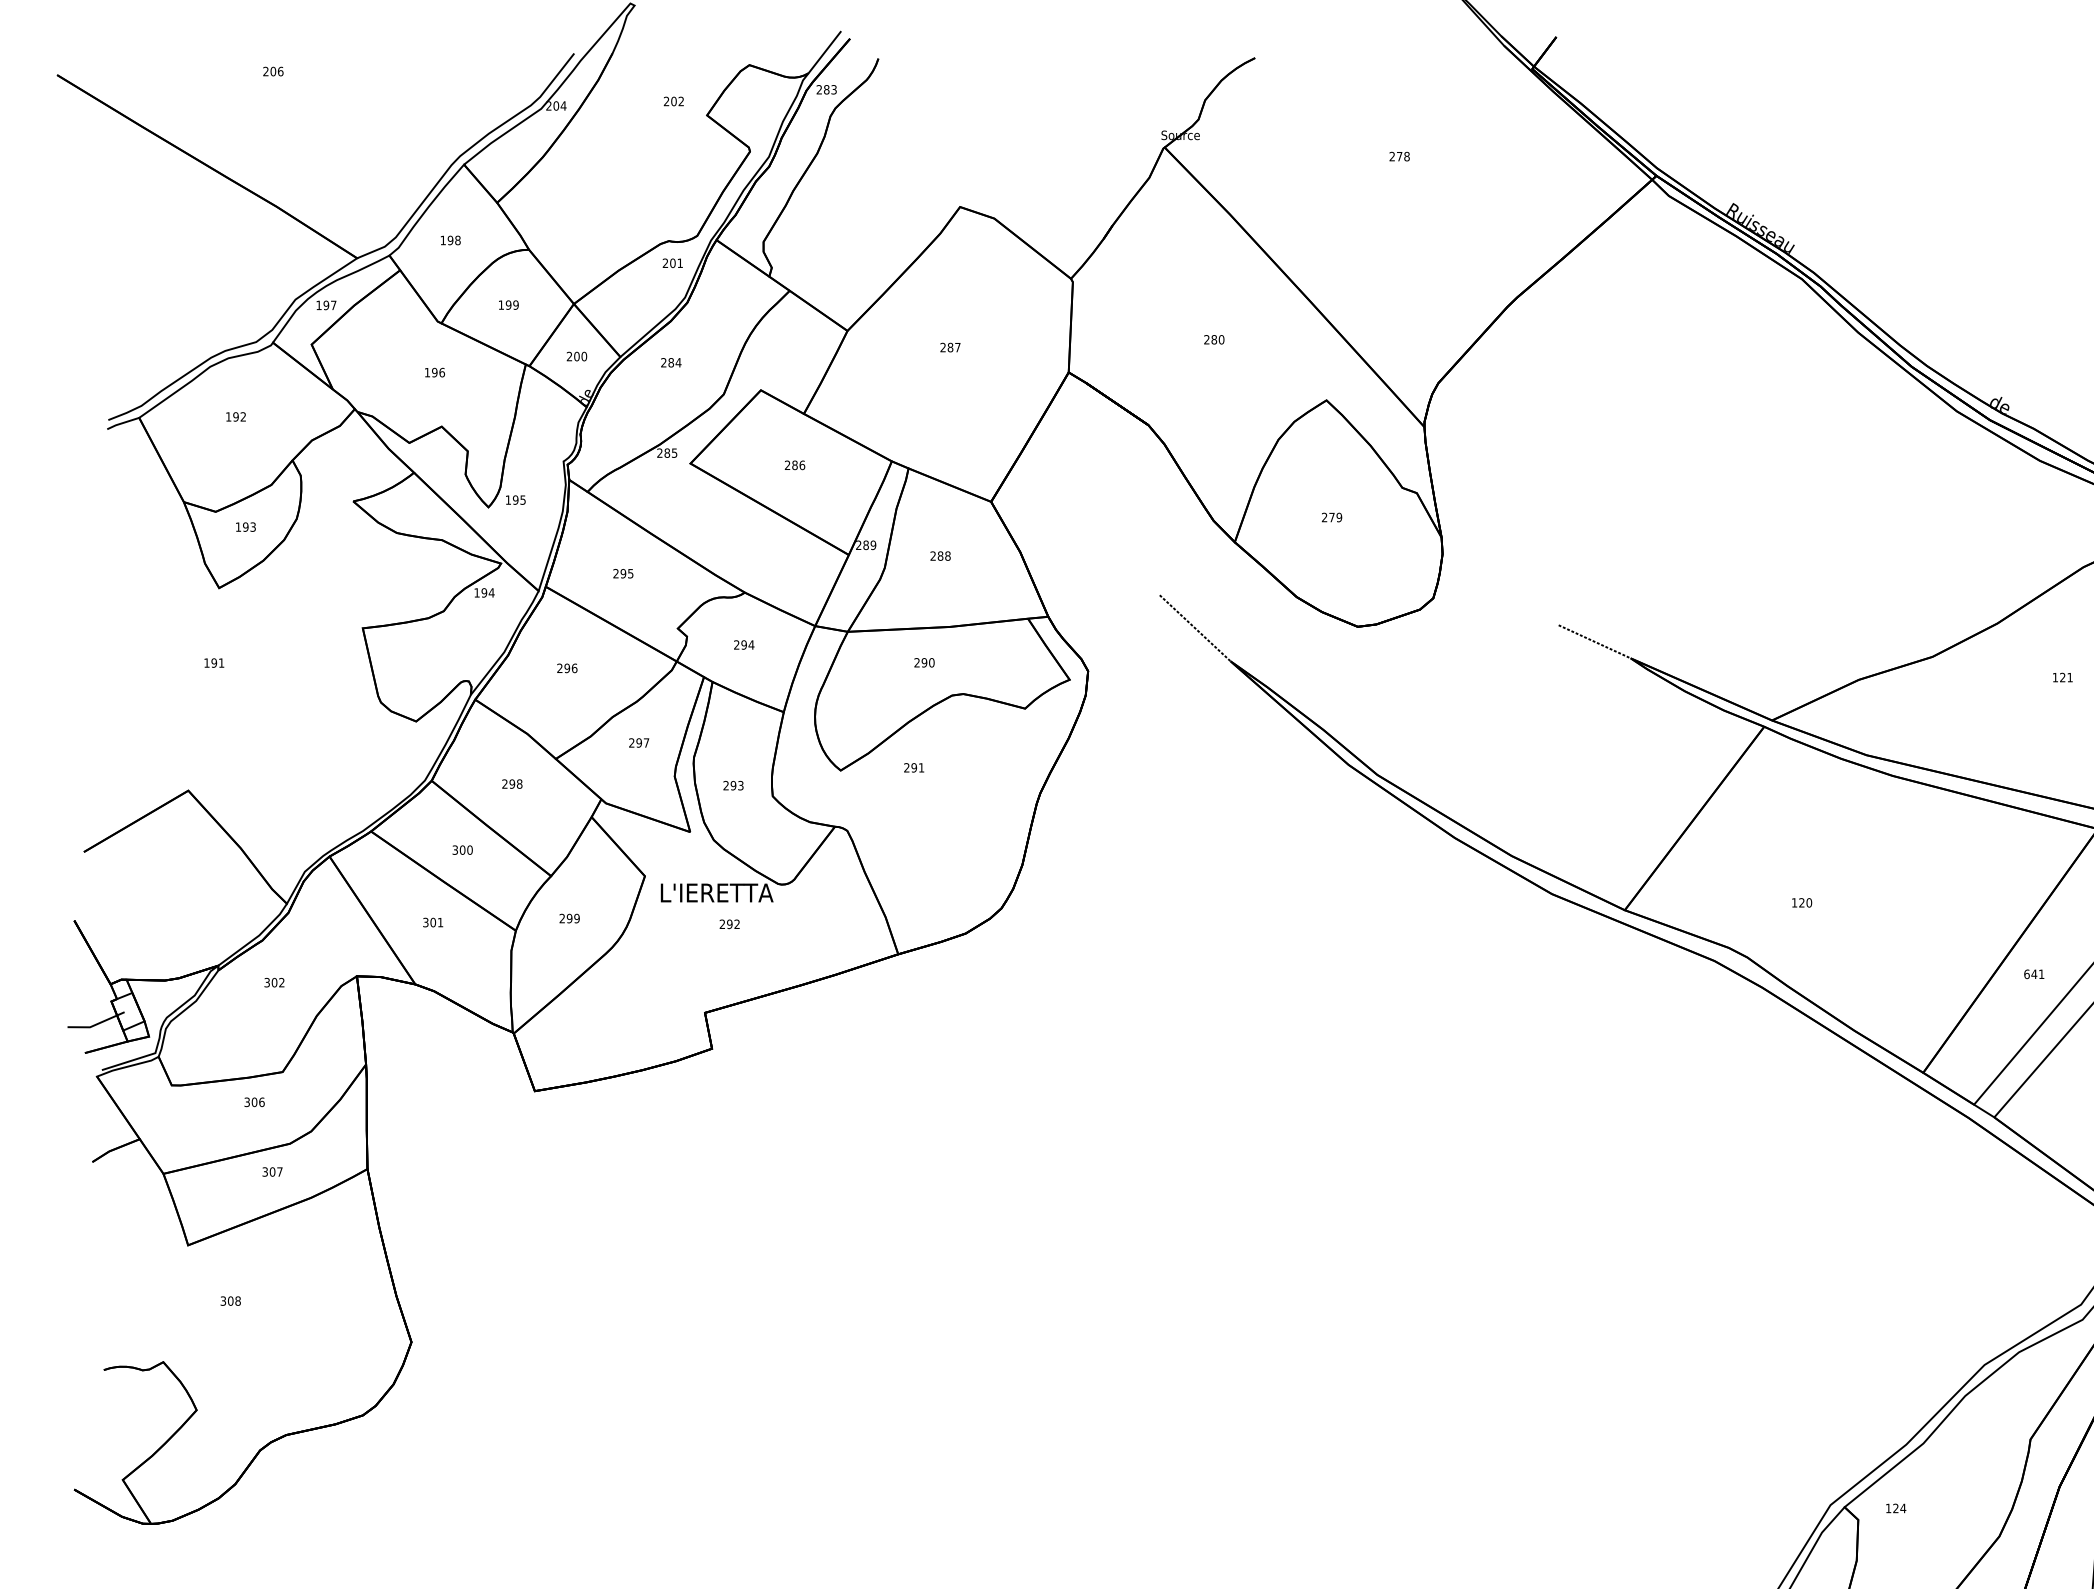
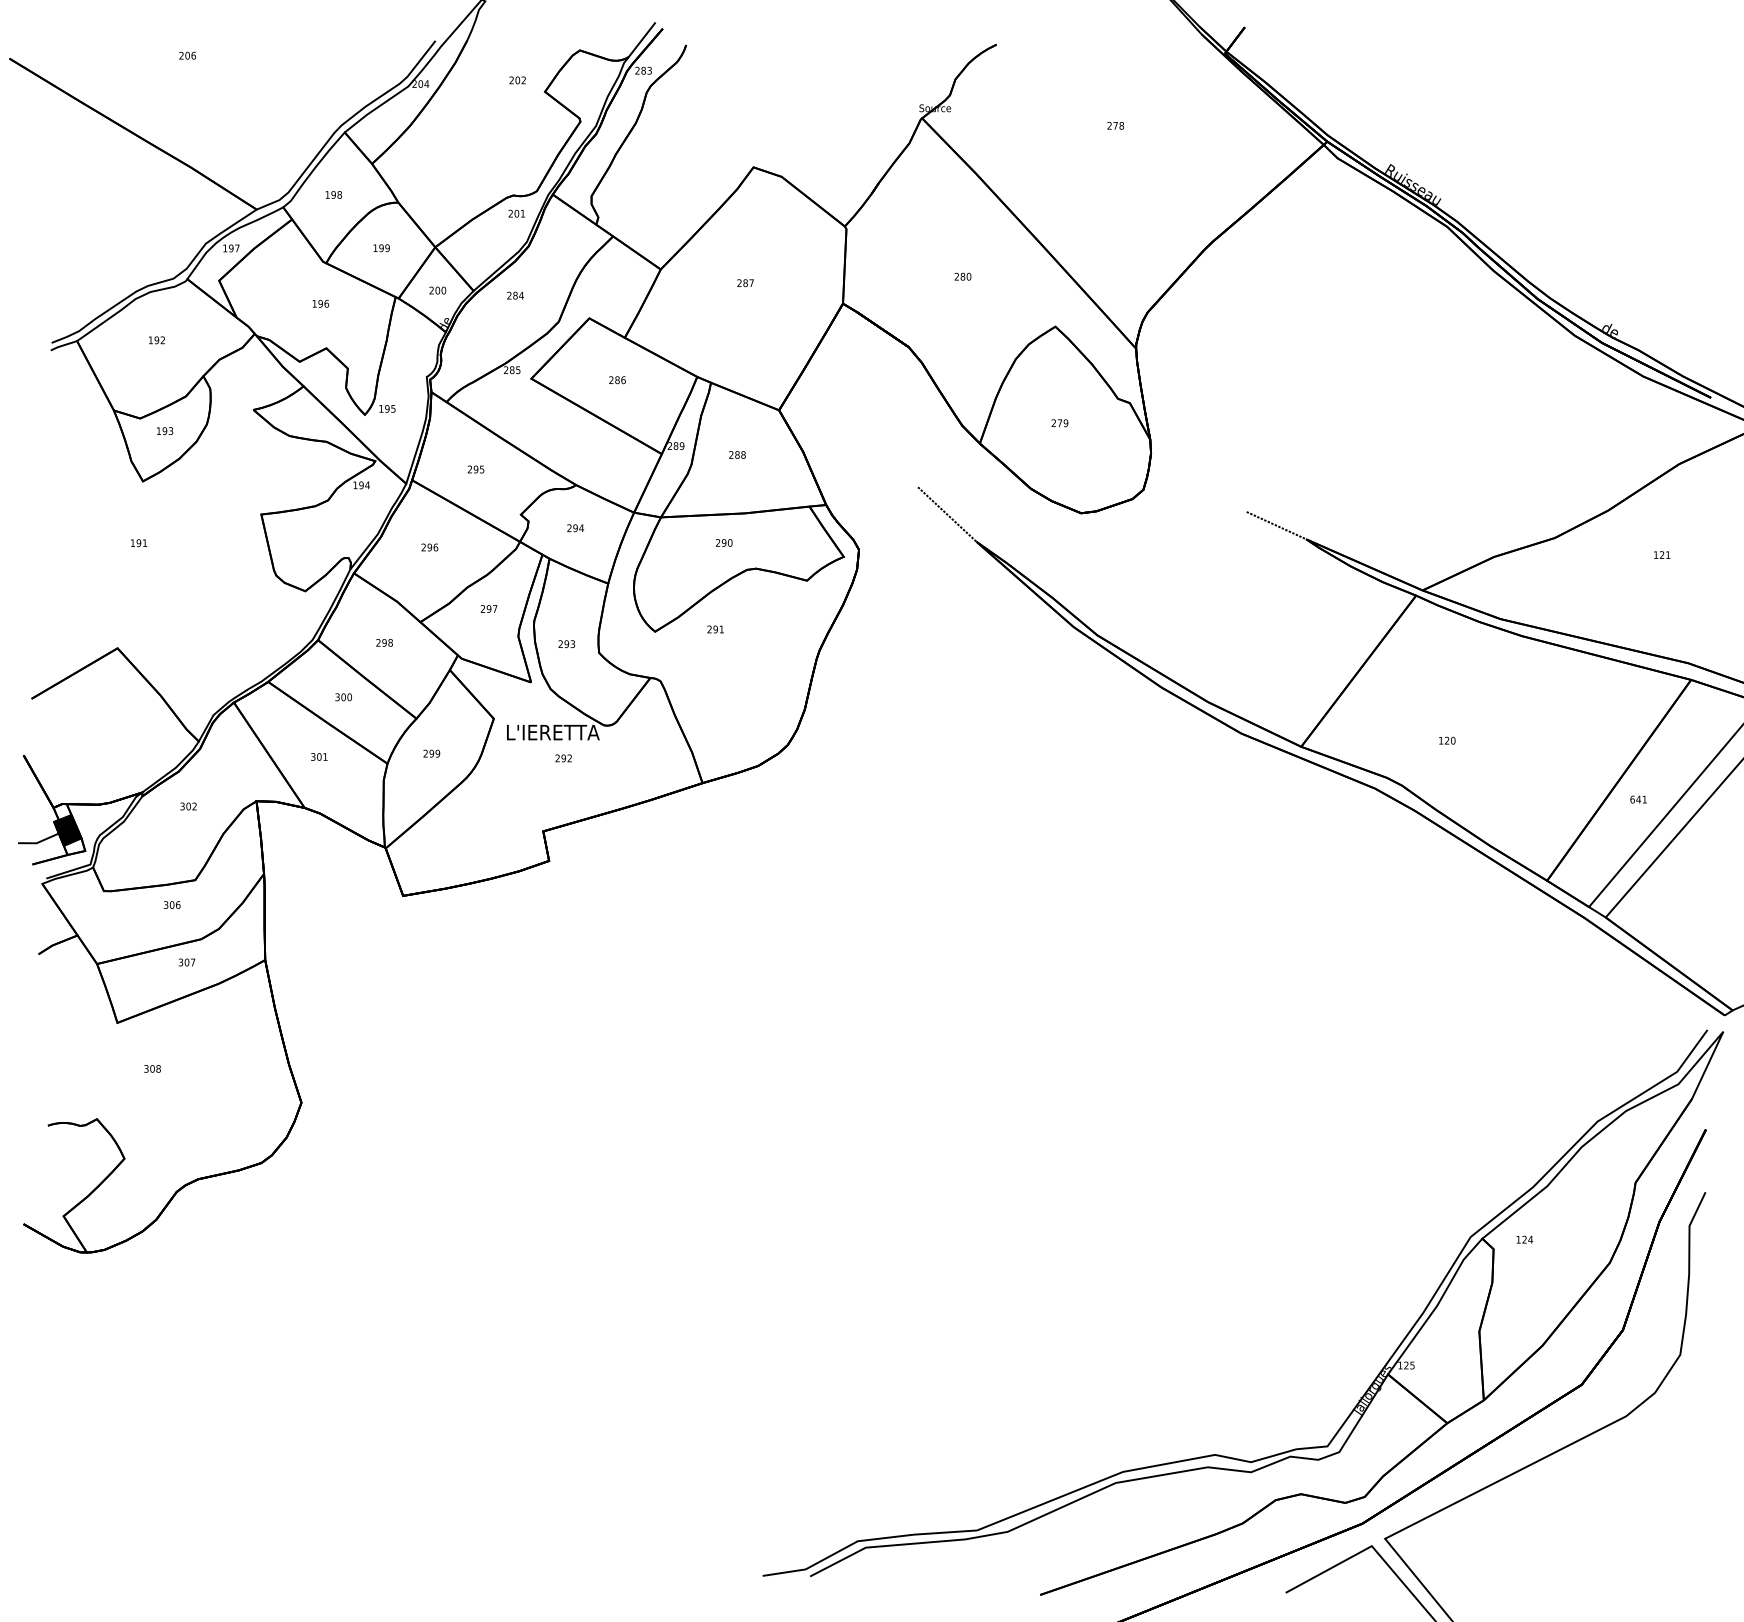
fill: (127, 1010) -> (67, 829), added

